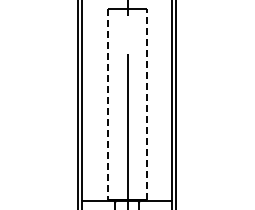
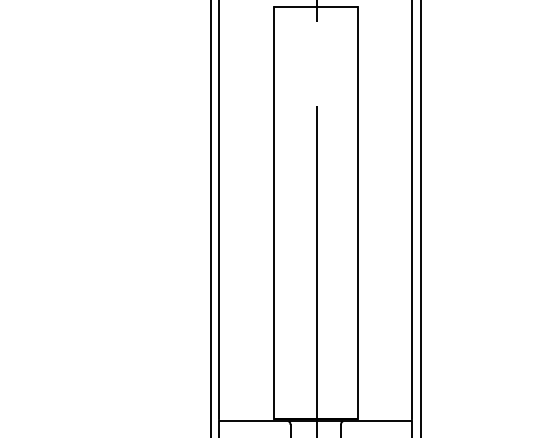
line: (107, 104) -> (273, 213), dashed -> solid
line: (146, 104) -> (357, 213), dashed -> solid

